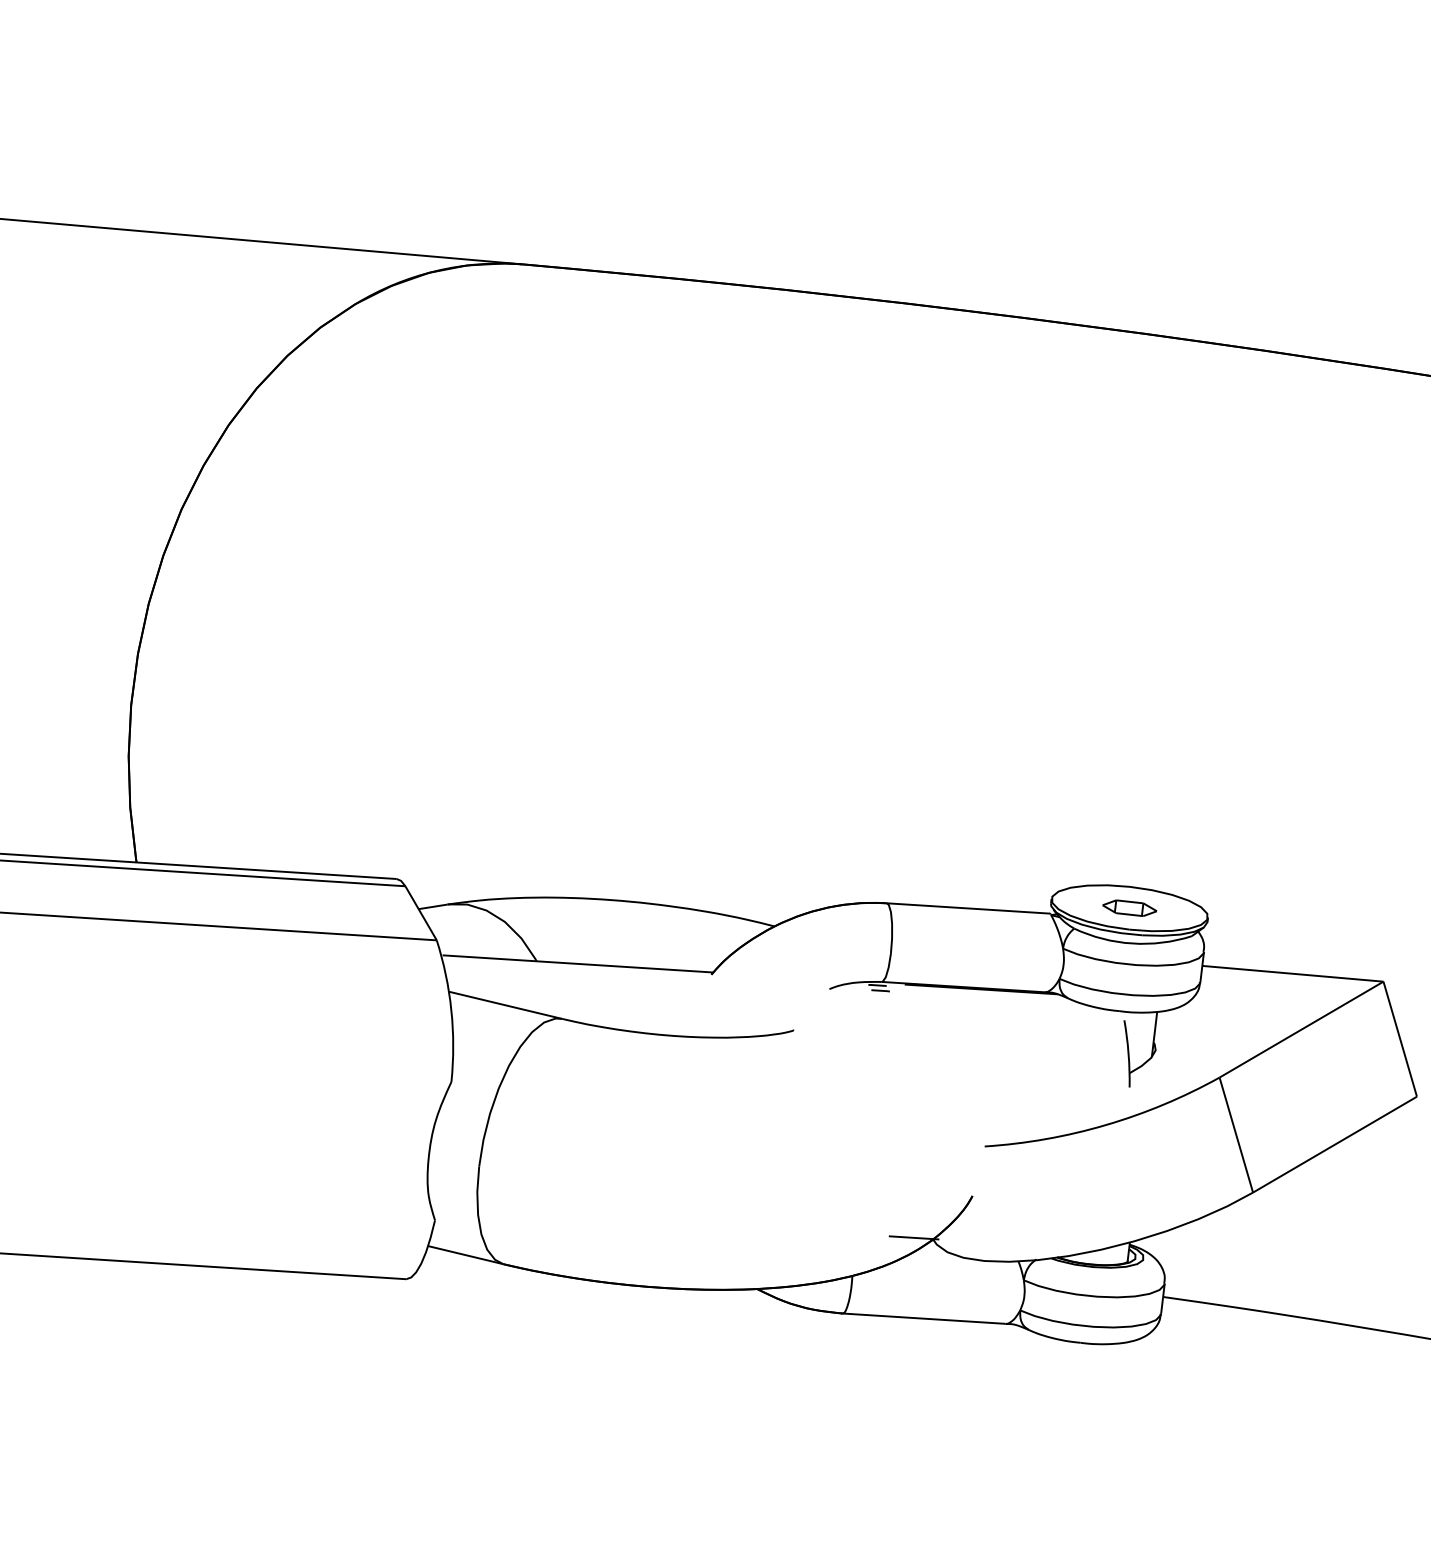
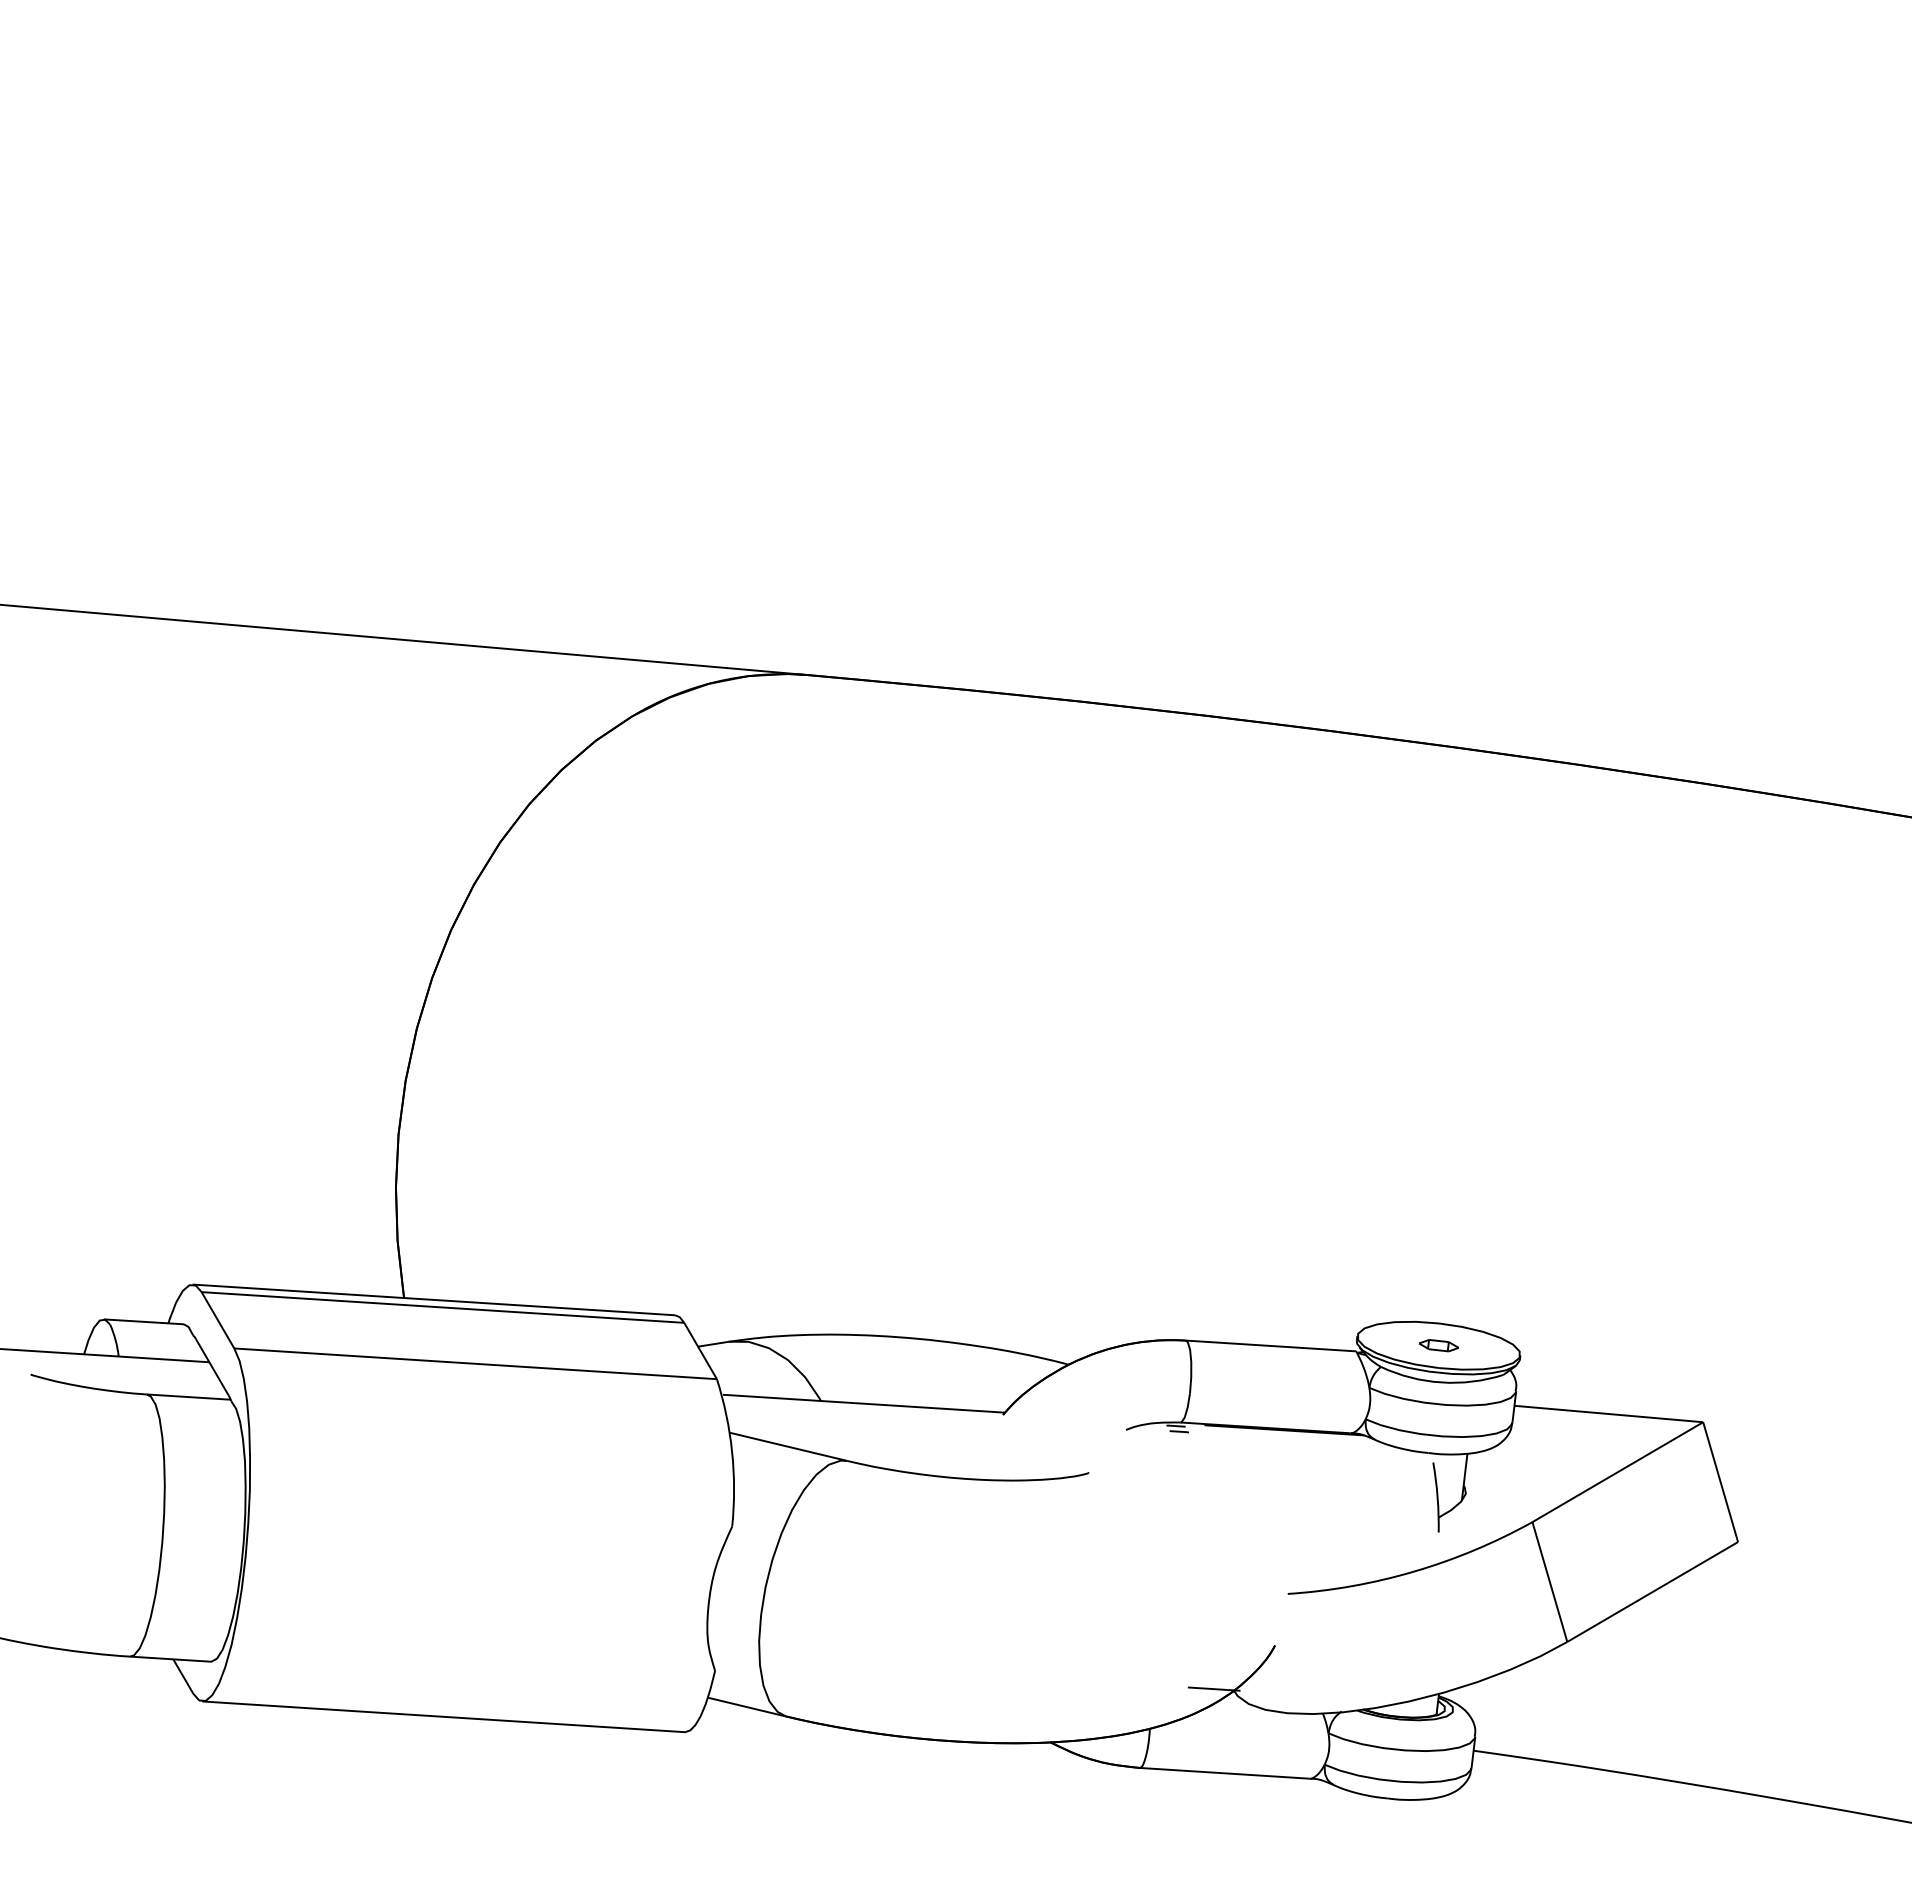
part: (1129, 908) -> (1438, 1345), size x0.7

